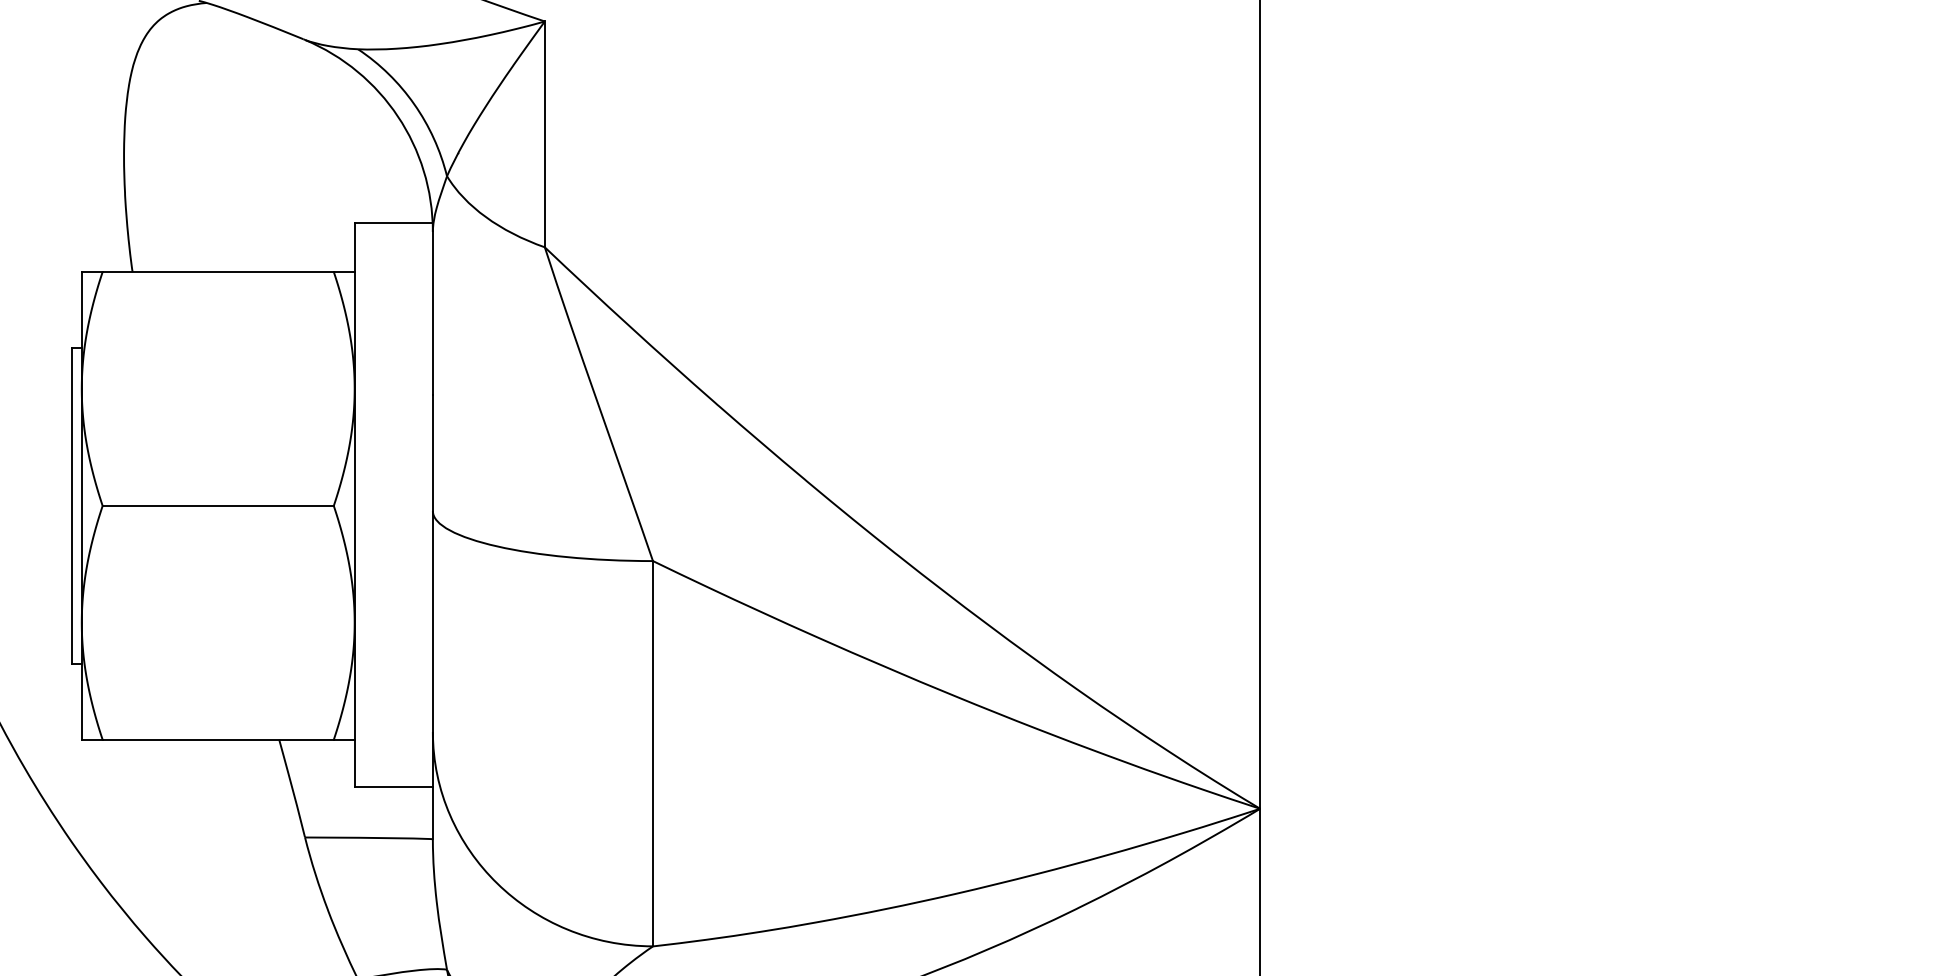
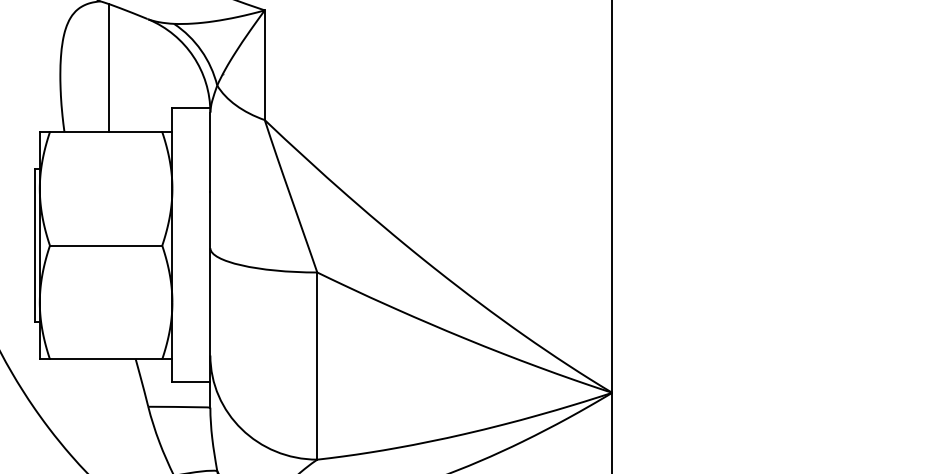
line: (225, 141) -> (109, 68), added

